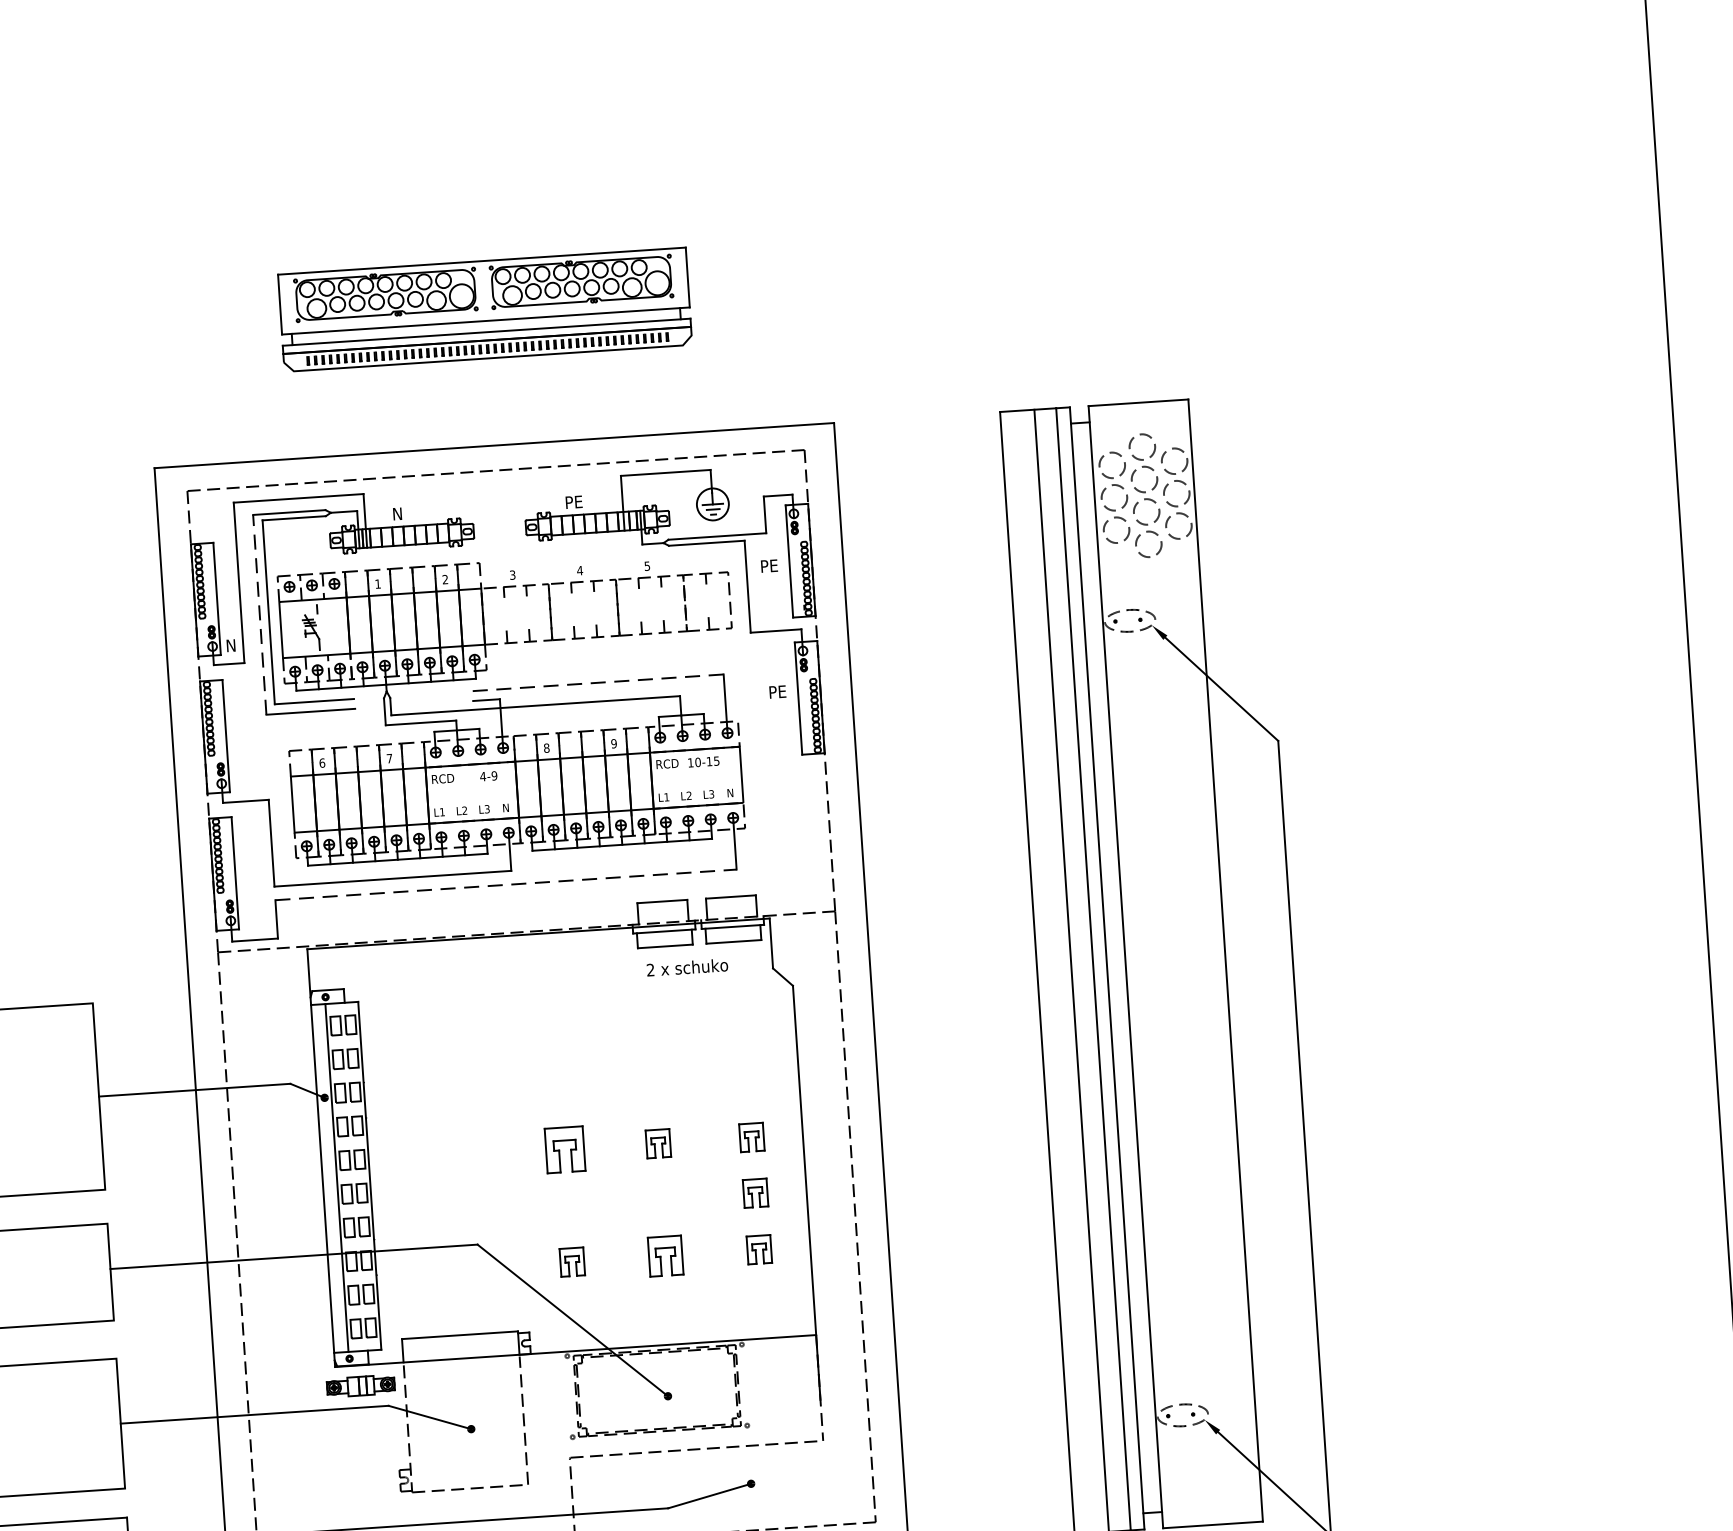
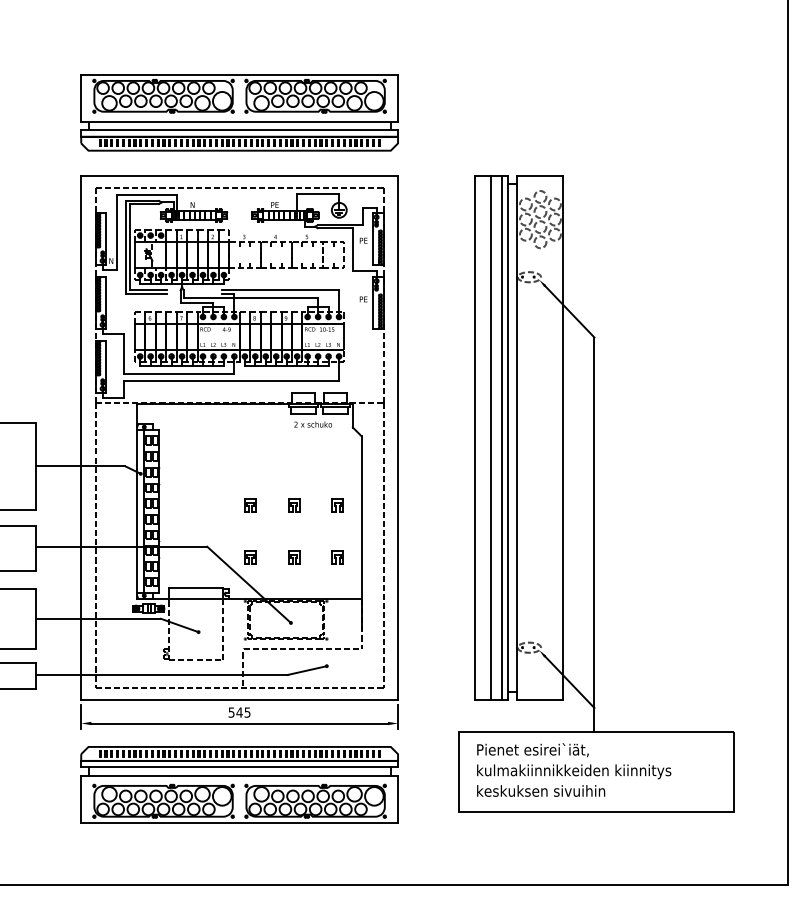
part: (484, 308) -> (239, 112), size x1.67
line: (259, 614) -> (125, 247), dashed -> solid
line: (598, 682) -> (280, 289), dashed -> solid
line: (505, 884) -> (231, 380), dashed -> solid
part: (564, 1150) -> (250, 505), size x0.62
part: (754, 1193) -> (337, 531), removed
part: (666, 1255) -> (294, 557), size x0.71

